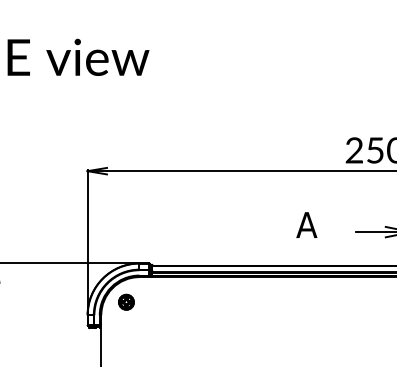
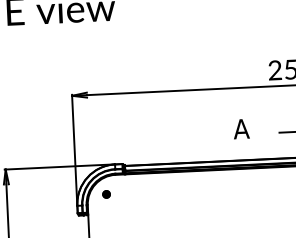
part: (126, 301) -> (106, 193), size x0.6

